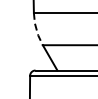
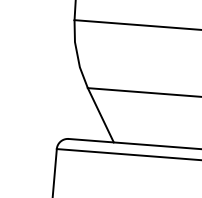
line: (36, 29) -> (77, 54), dashed -> solid

